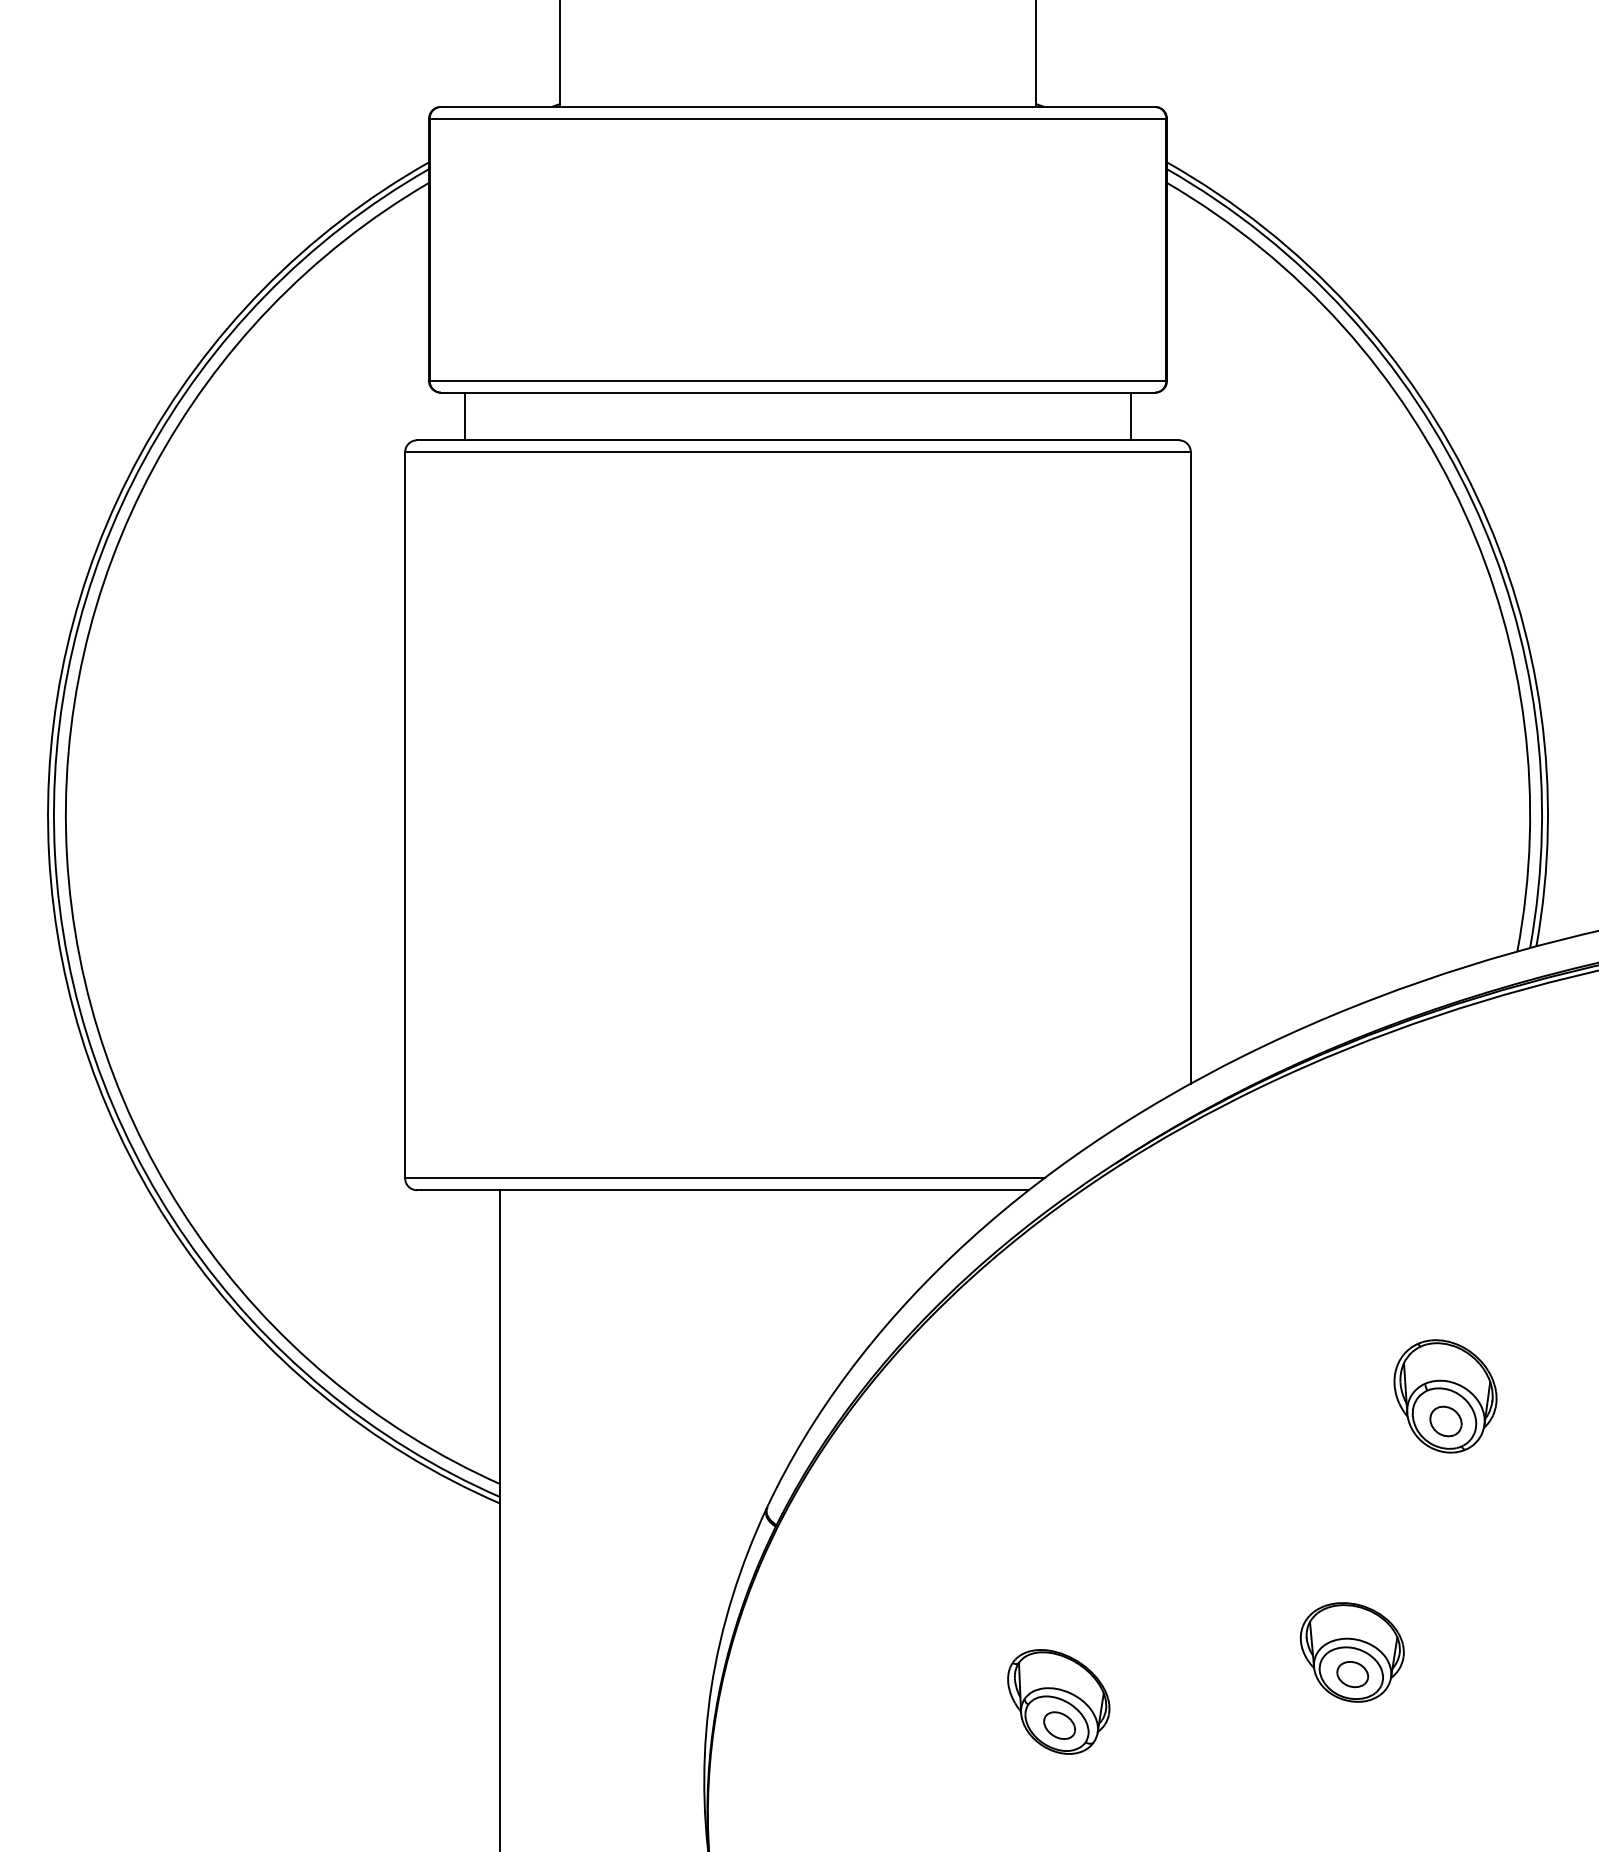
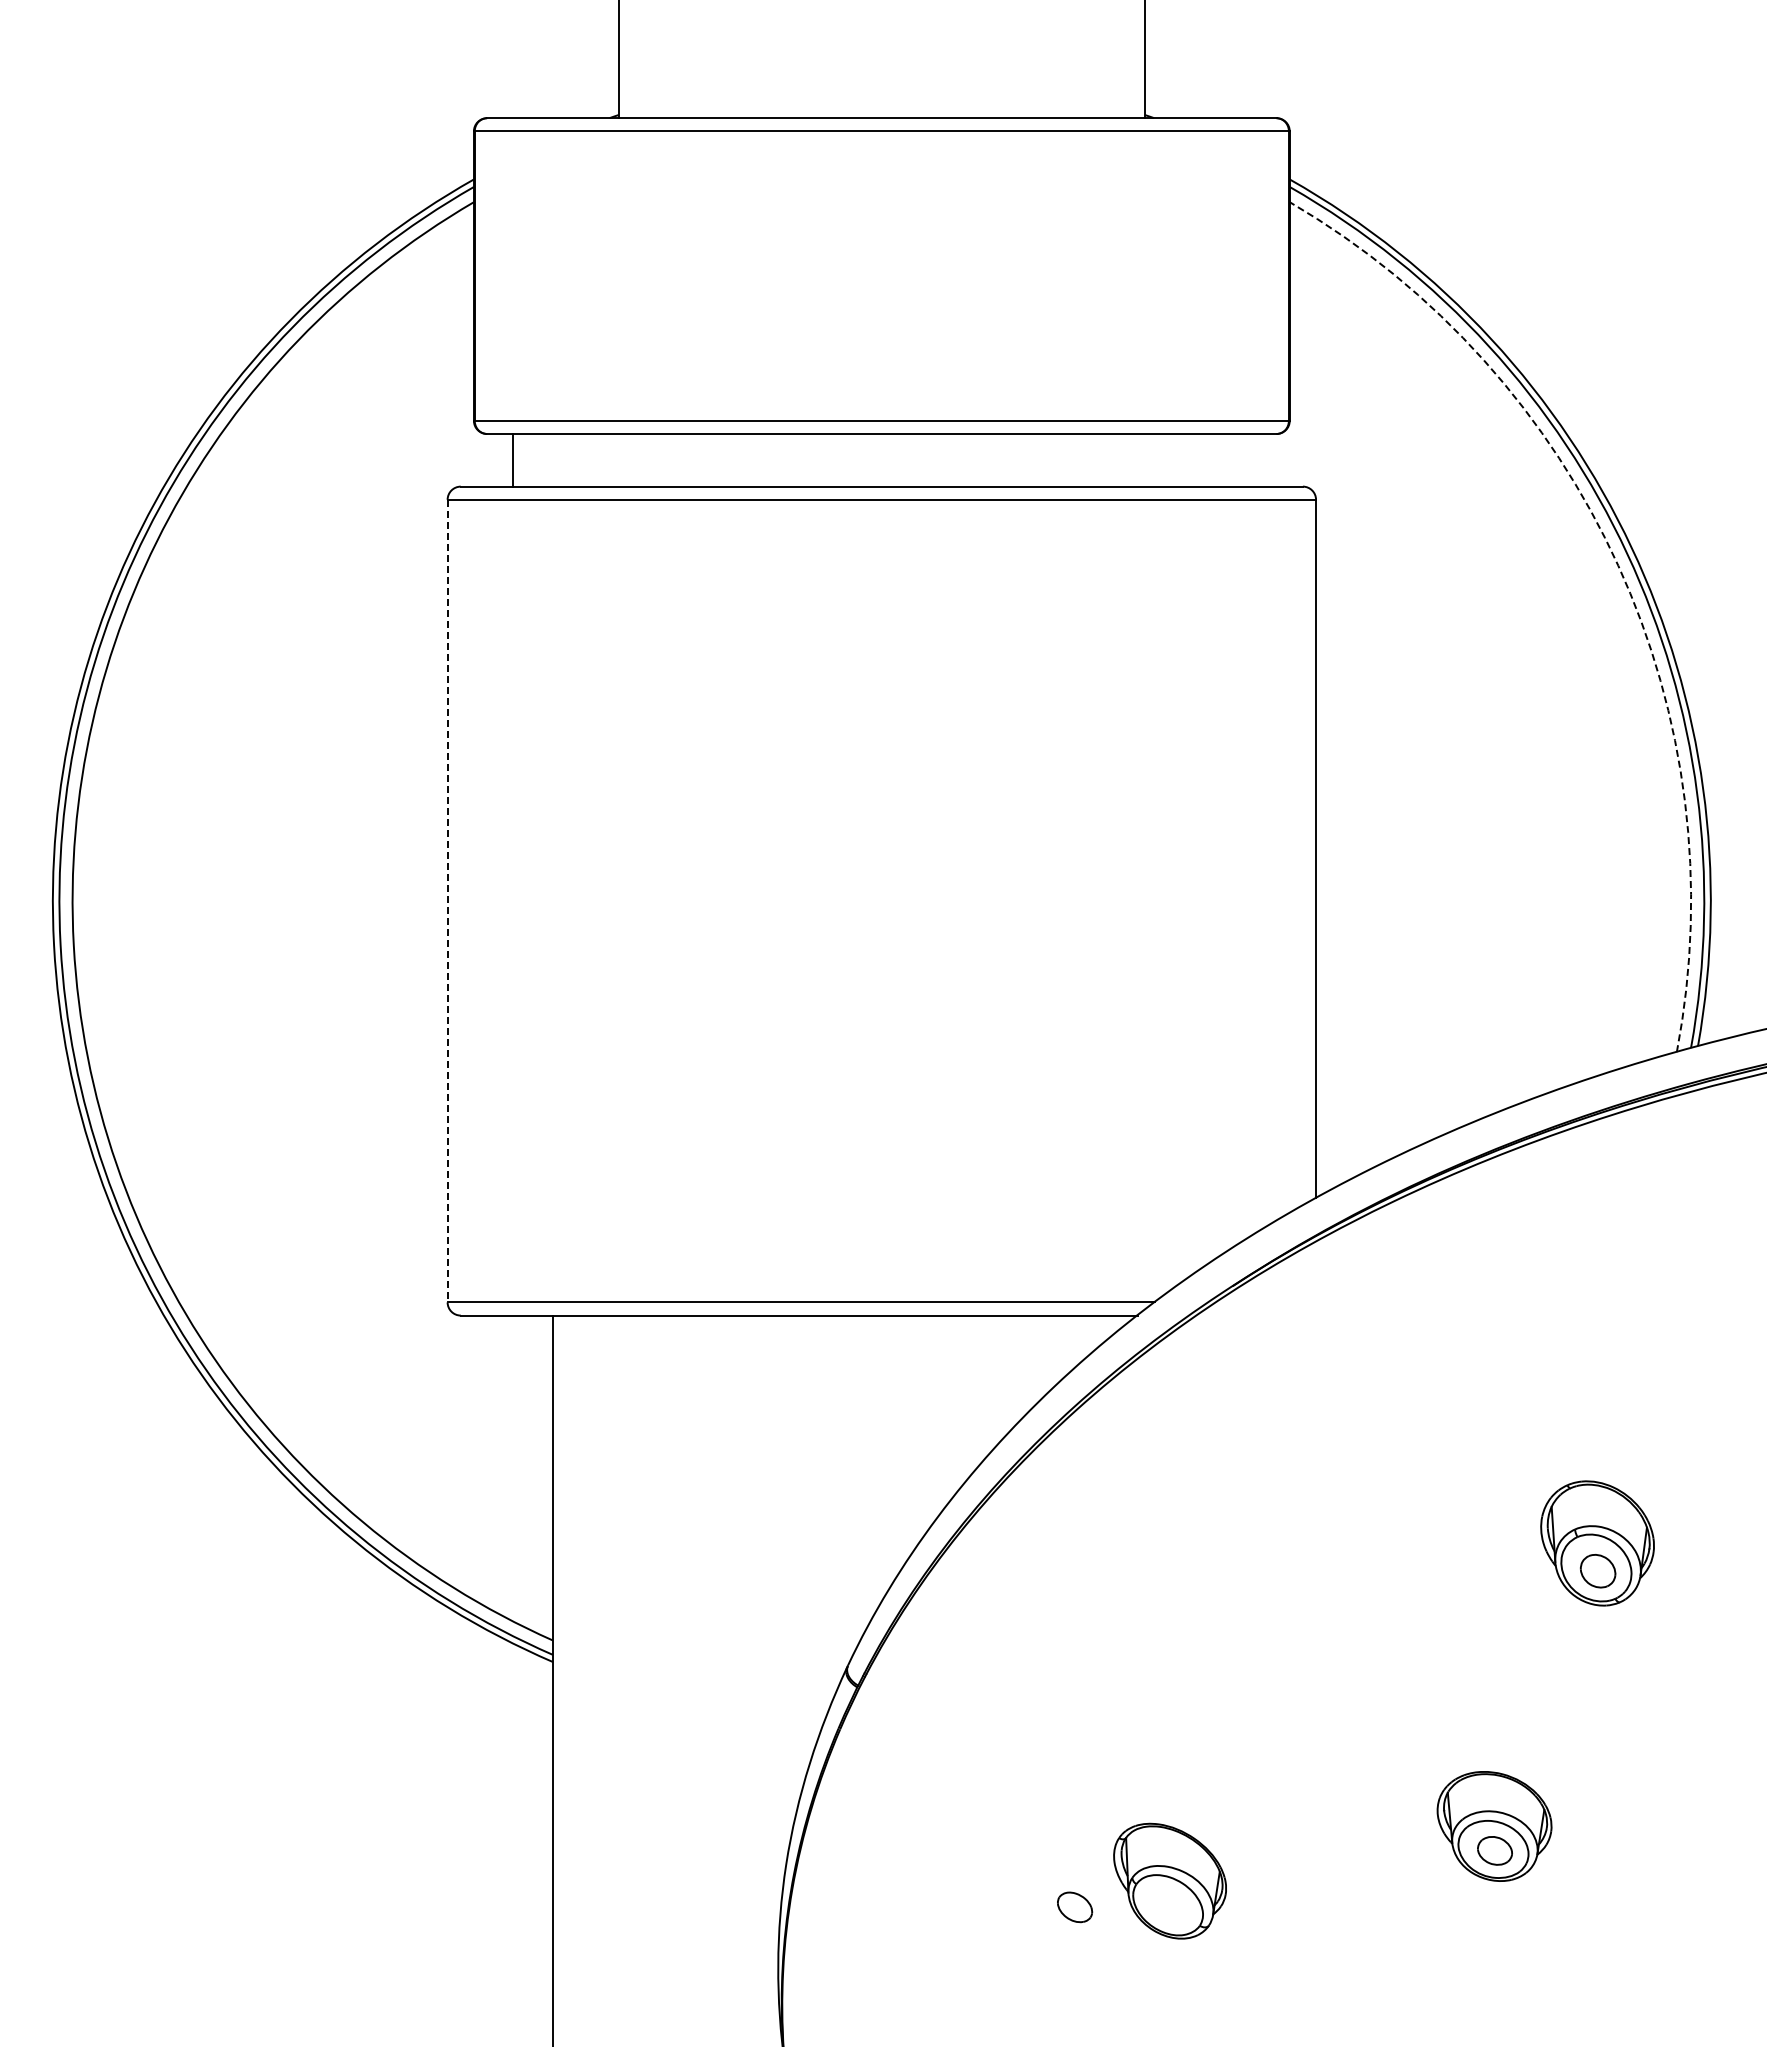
line: (1131, 416) -> (1250, 460), removed
arc: (1464, 511) -> (1618, 565), solid -> dashed
line: (405, 815) -> (447, 901), solid -> dashed
part: (1060, 1725) -> (1075, 1907), moved

